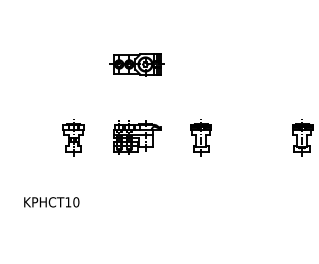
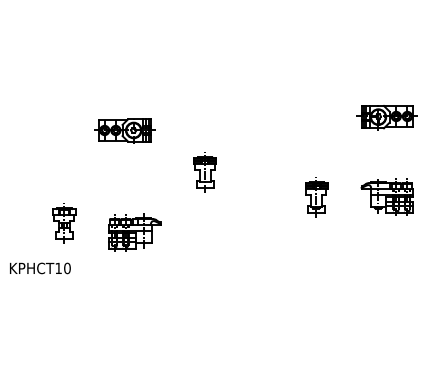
part: (137, 64) -> (124, 130), moved
part: (73, 137) -> (64, 223), moved
part: (137, 137) -> (134, 232), moved
part: (200, 137) -> (204, 172), moved

